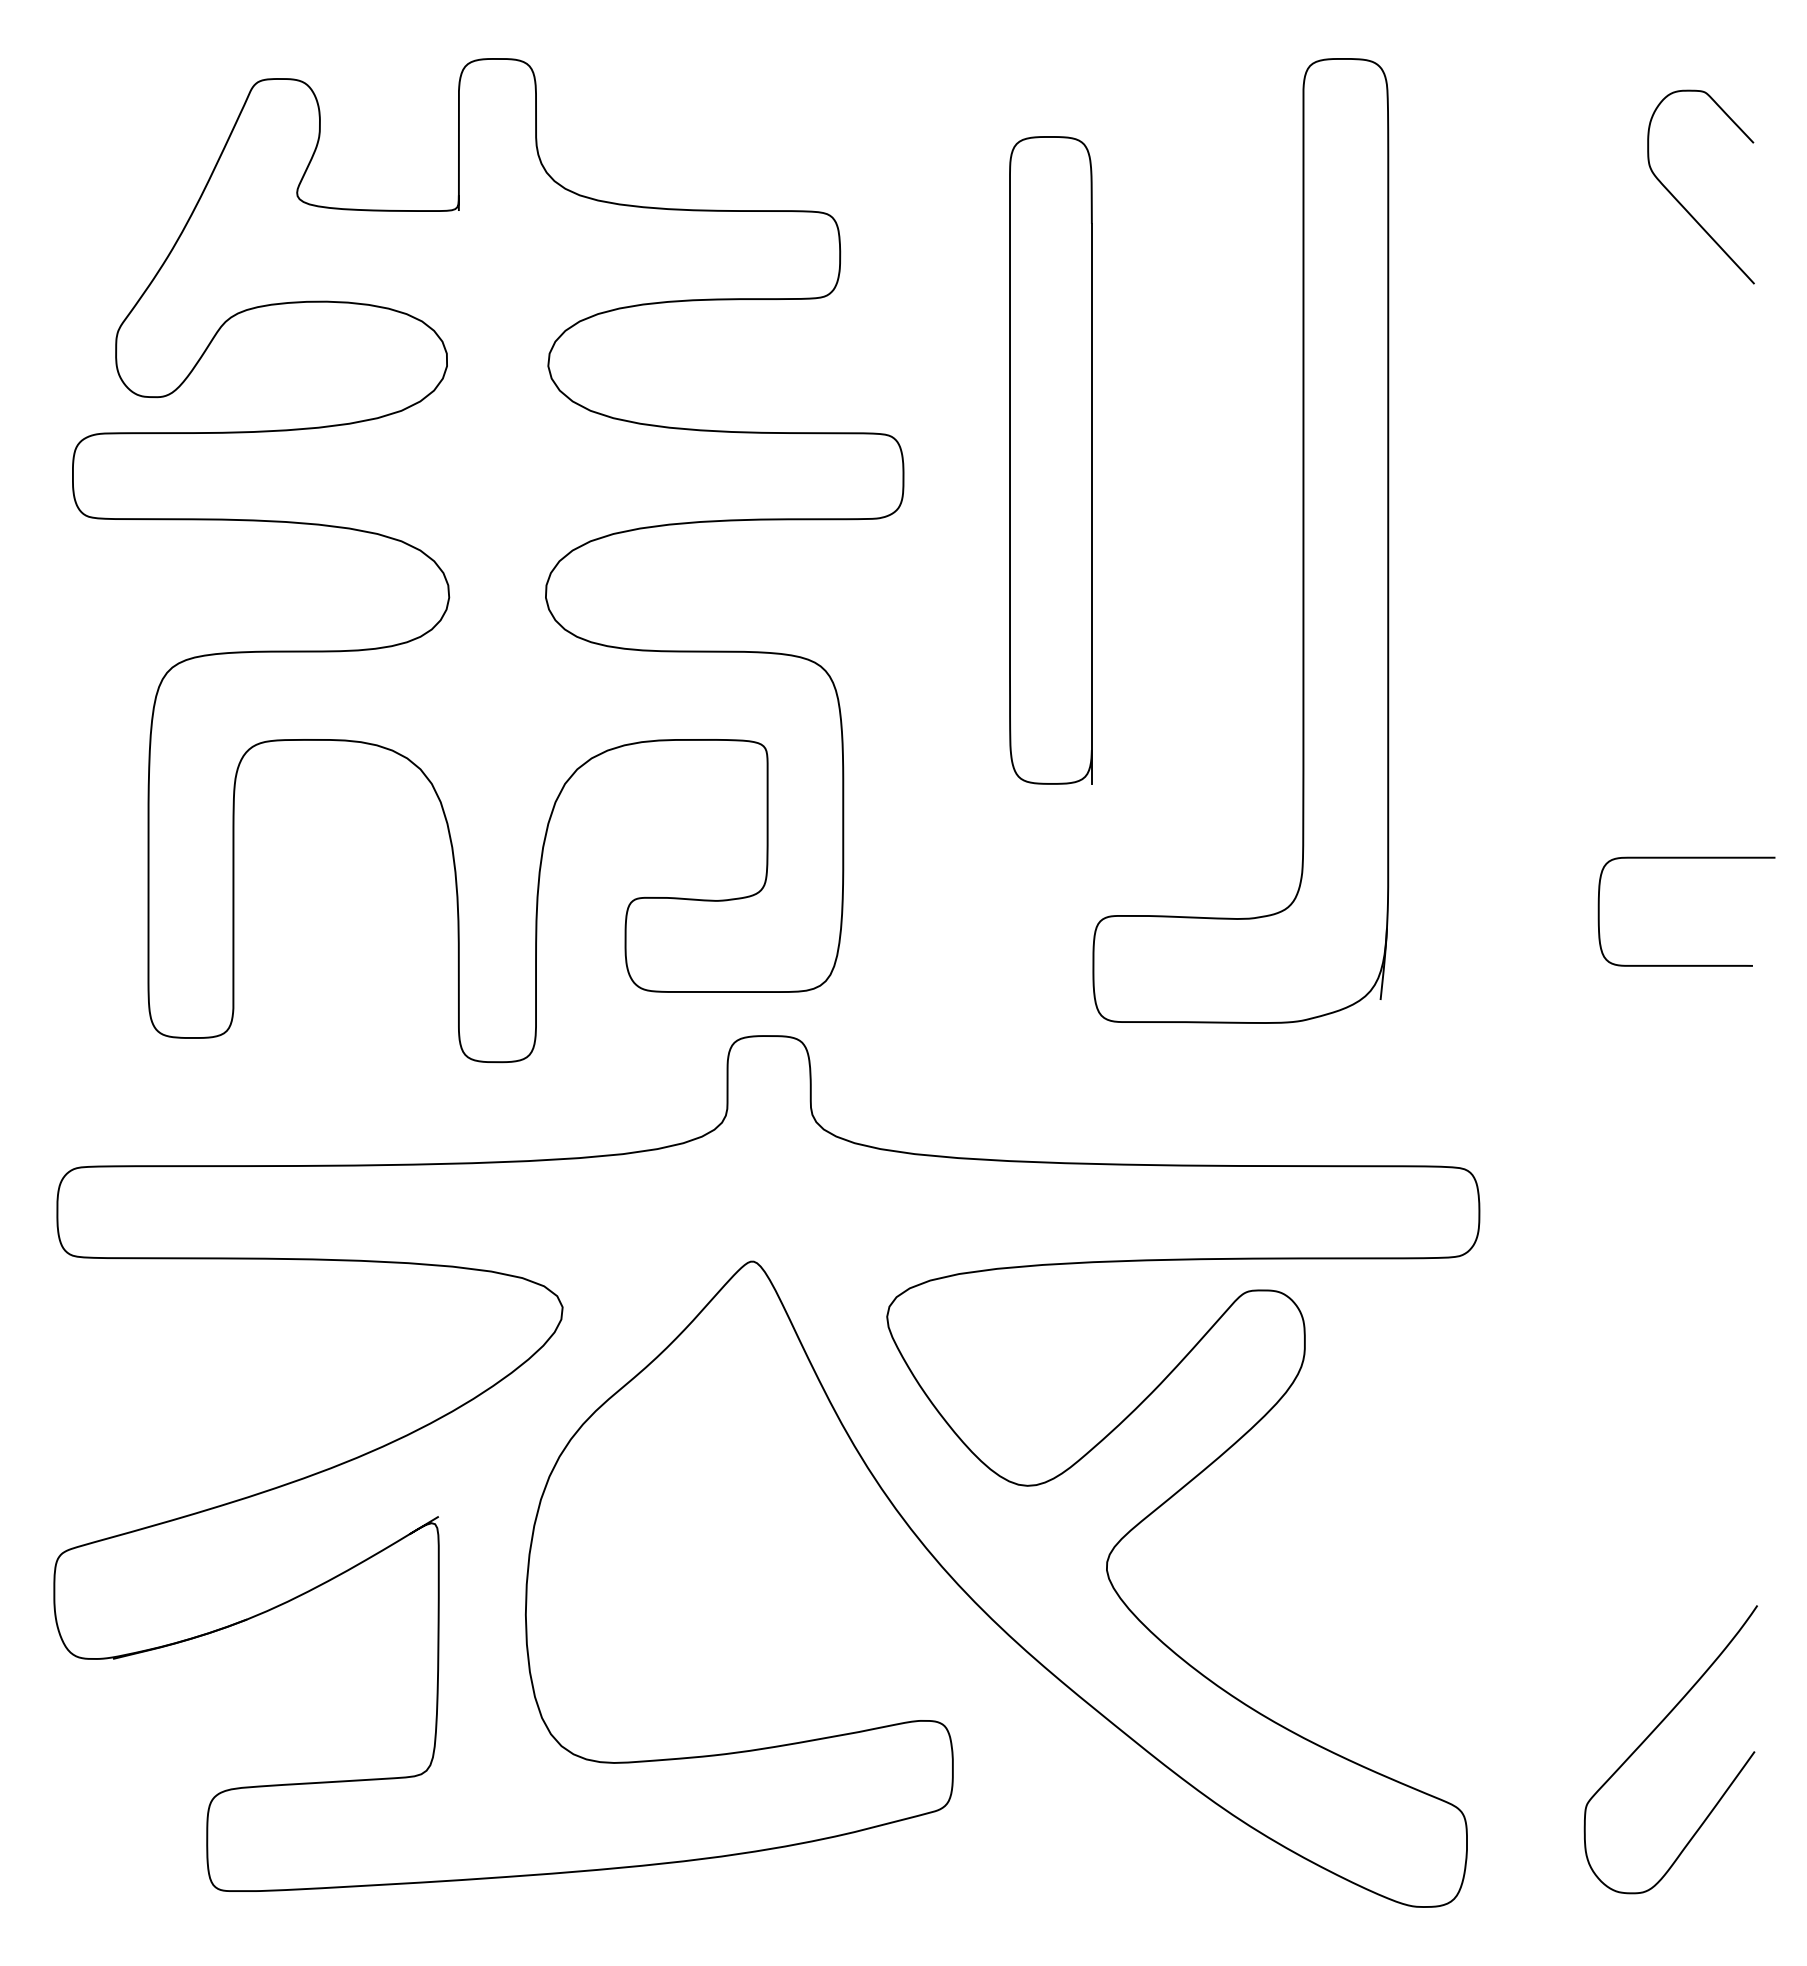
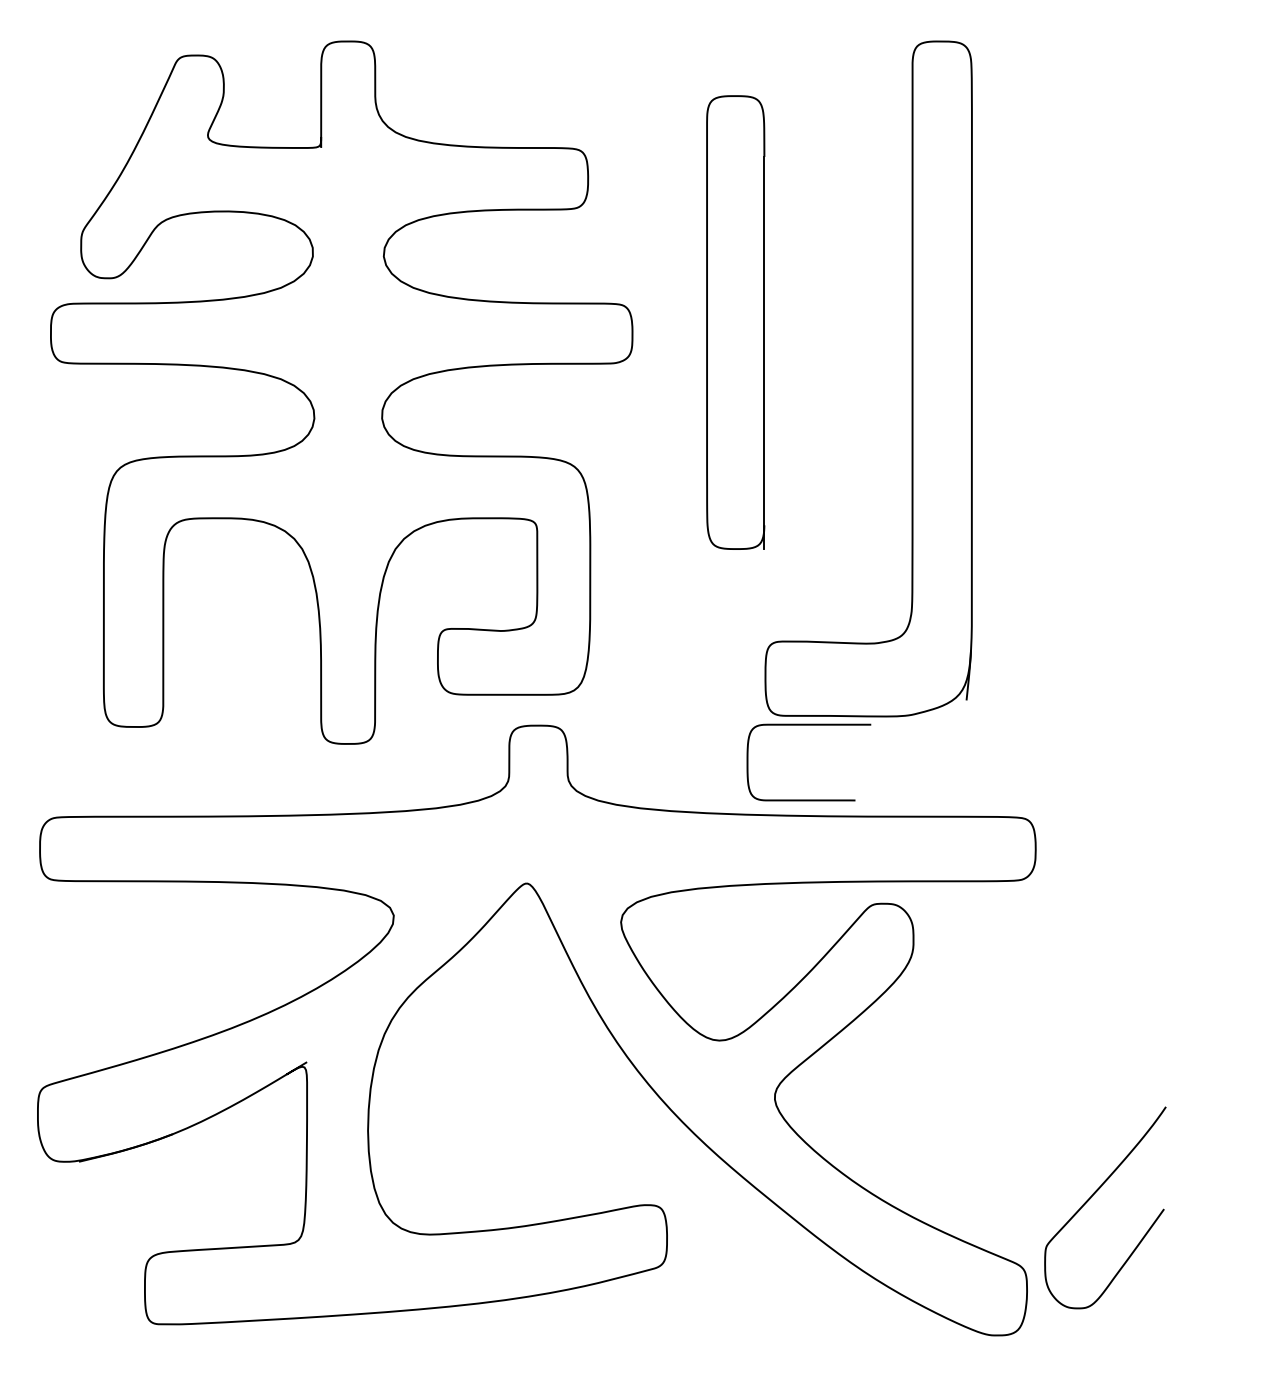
curve: (1682, 204) -> (1177, 143), removed
curve: (1686, 858) -> (808, 725), moved
curve: (1653, 1732) -> (1093, 1195), moved

